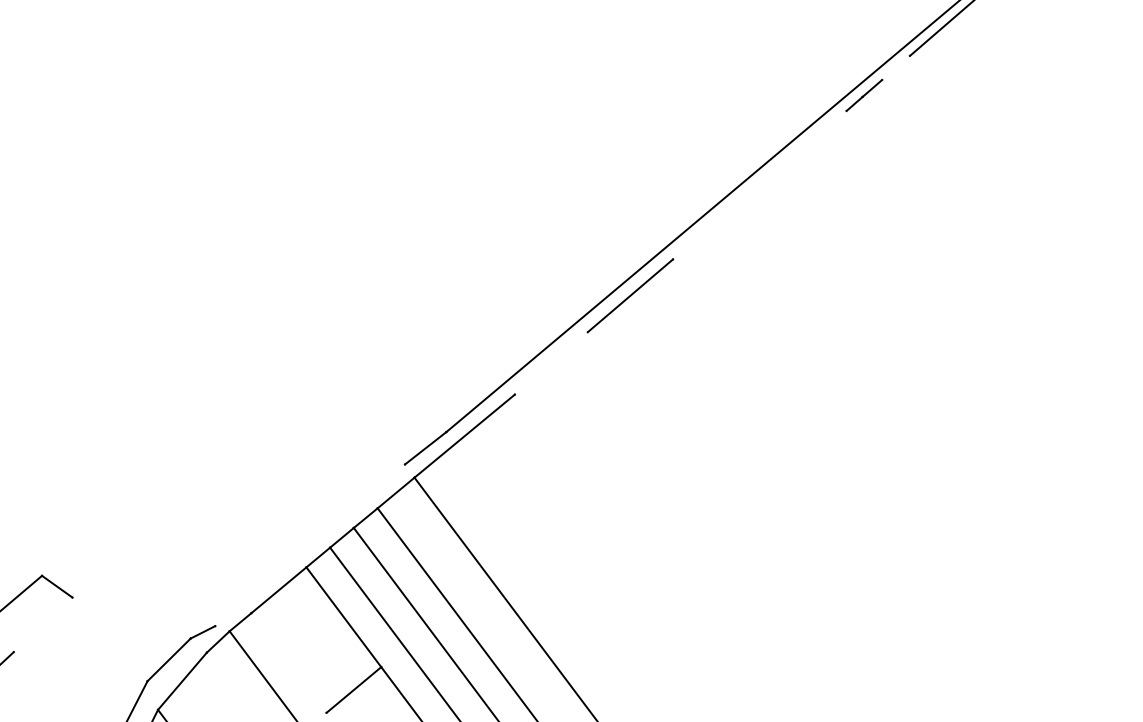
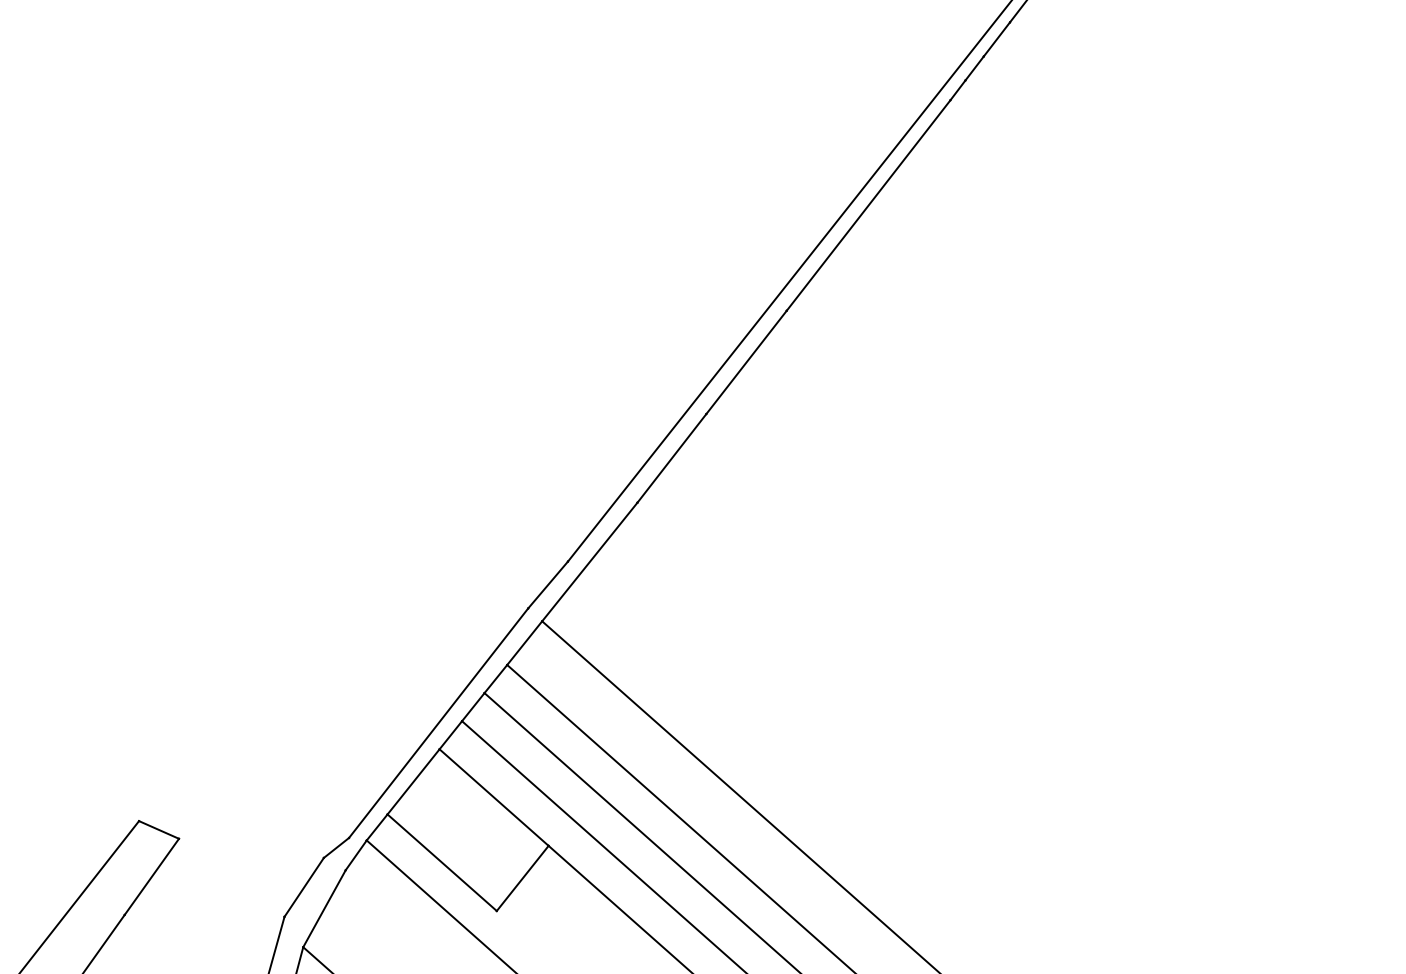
line: (895, 67) -> (996, 39), added
line: (759, 185) -> (868, 205), added
line: (550, 363) -> (671, 458), added
line: (310, 544) -> (438, 722), added
line: (42, 624) -> (151, 876), added
line: (288, 662) -> (441, 862), added

